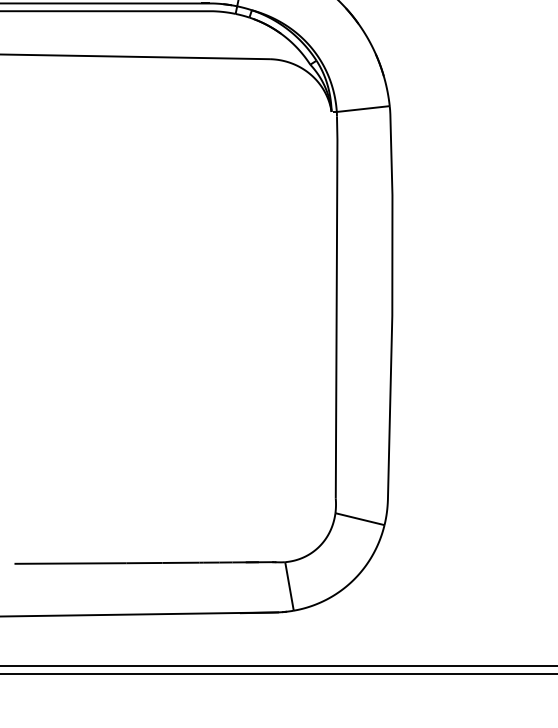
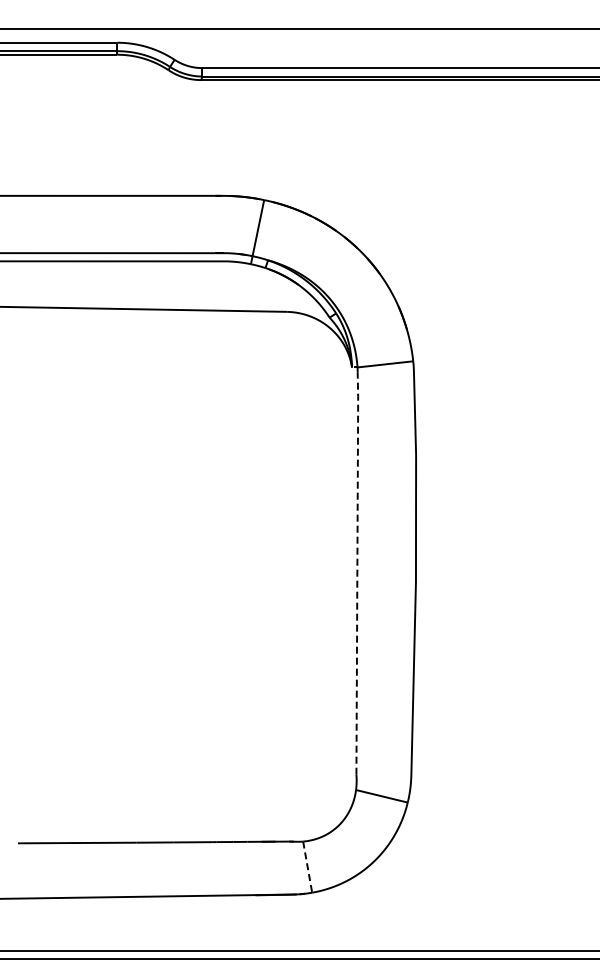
line: (336, 306) -> (357, 572), solid -> dashed
line: (289, 586) -> (307, 867), solid -> dashed

